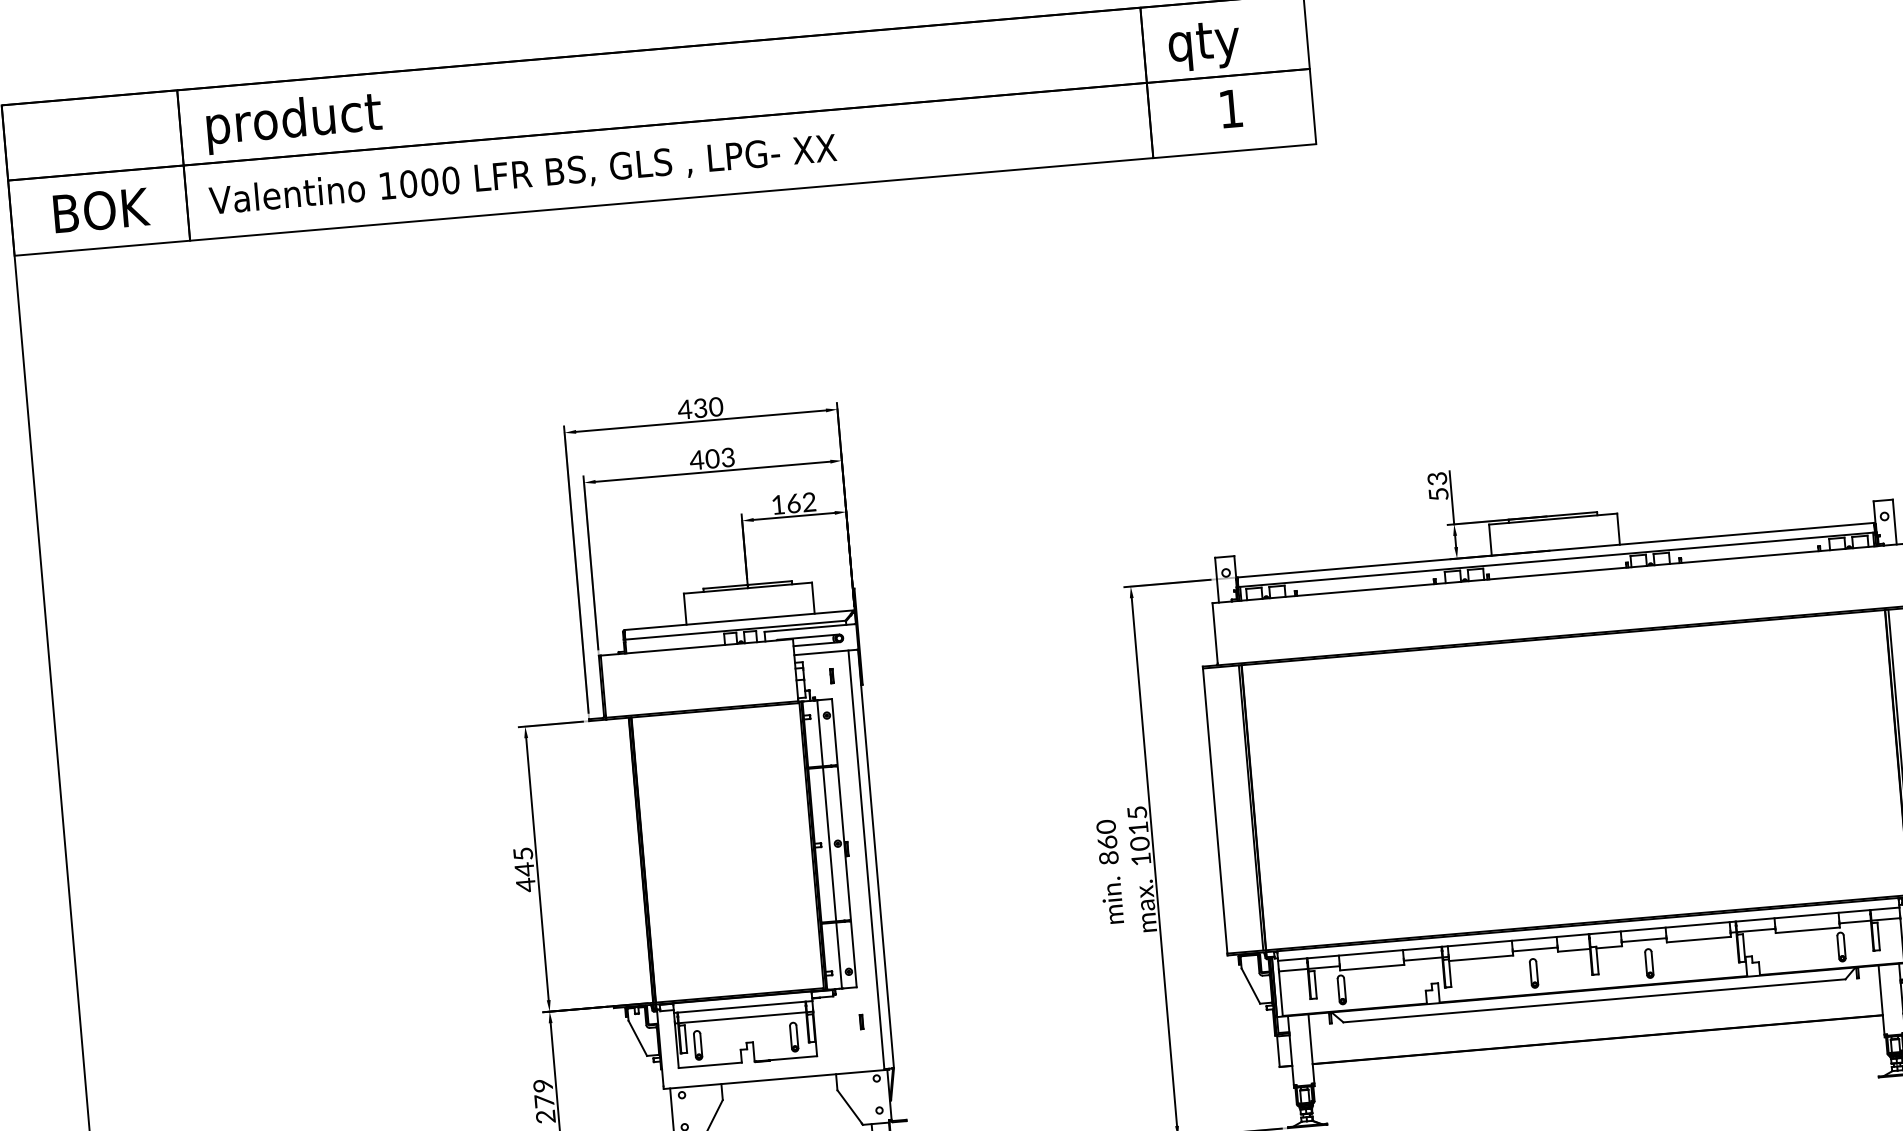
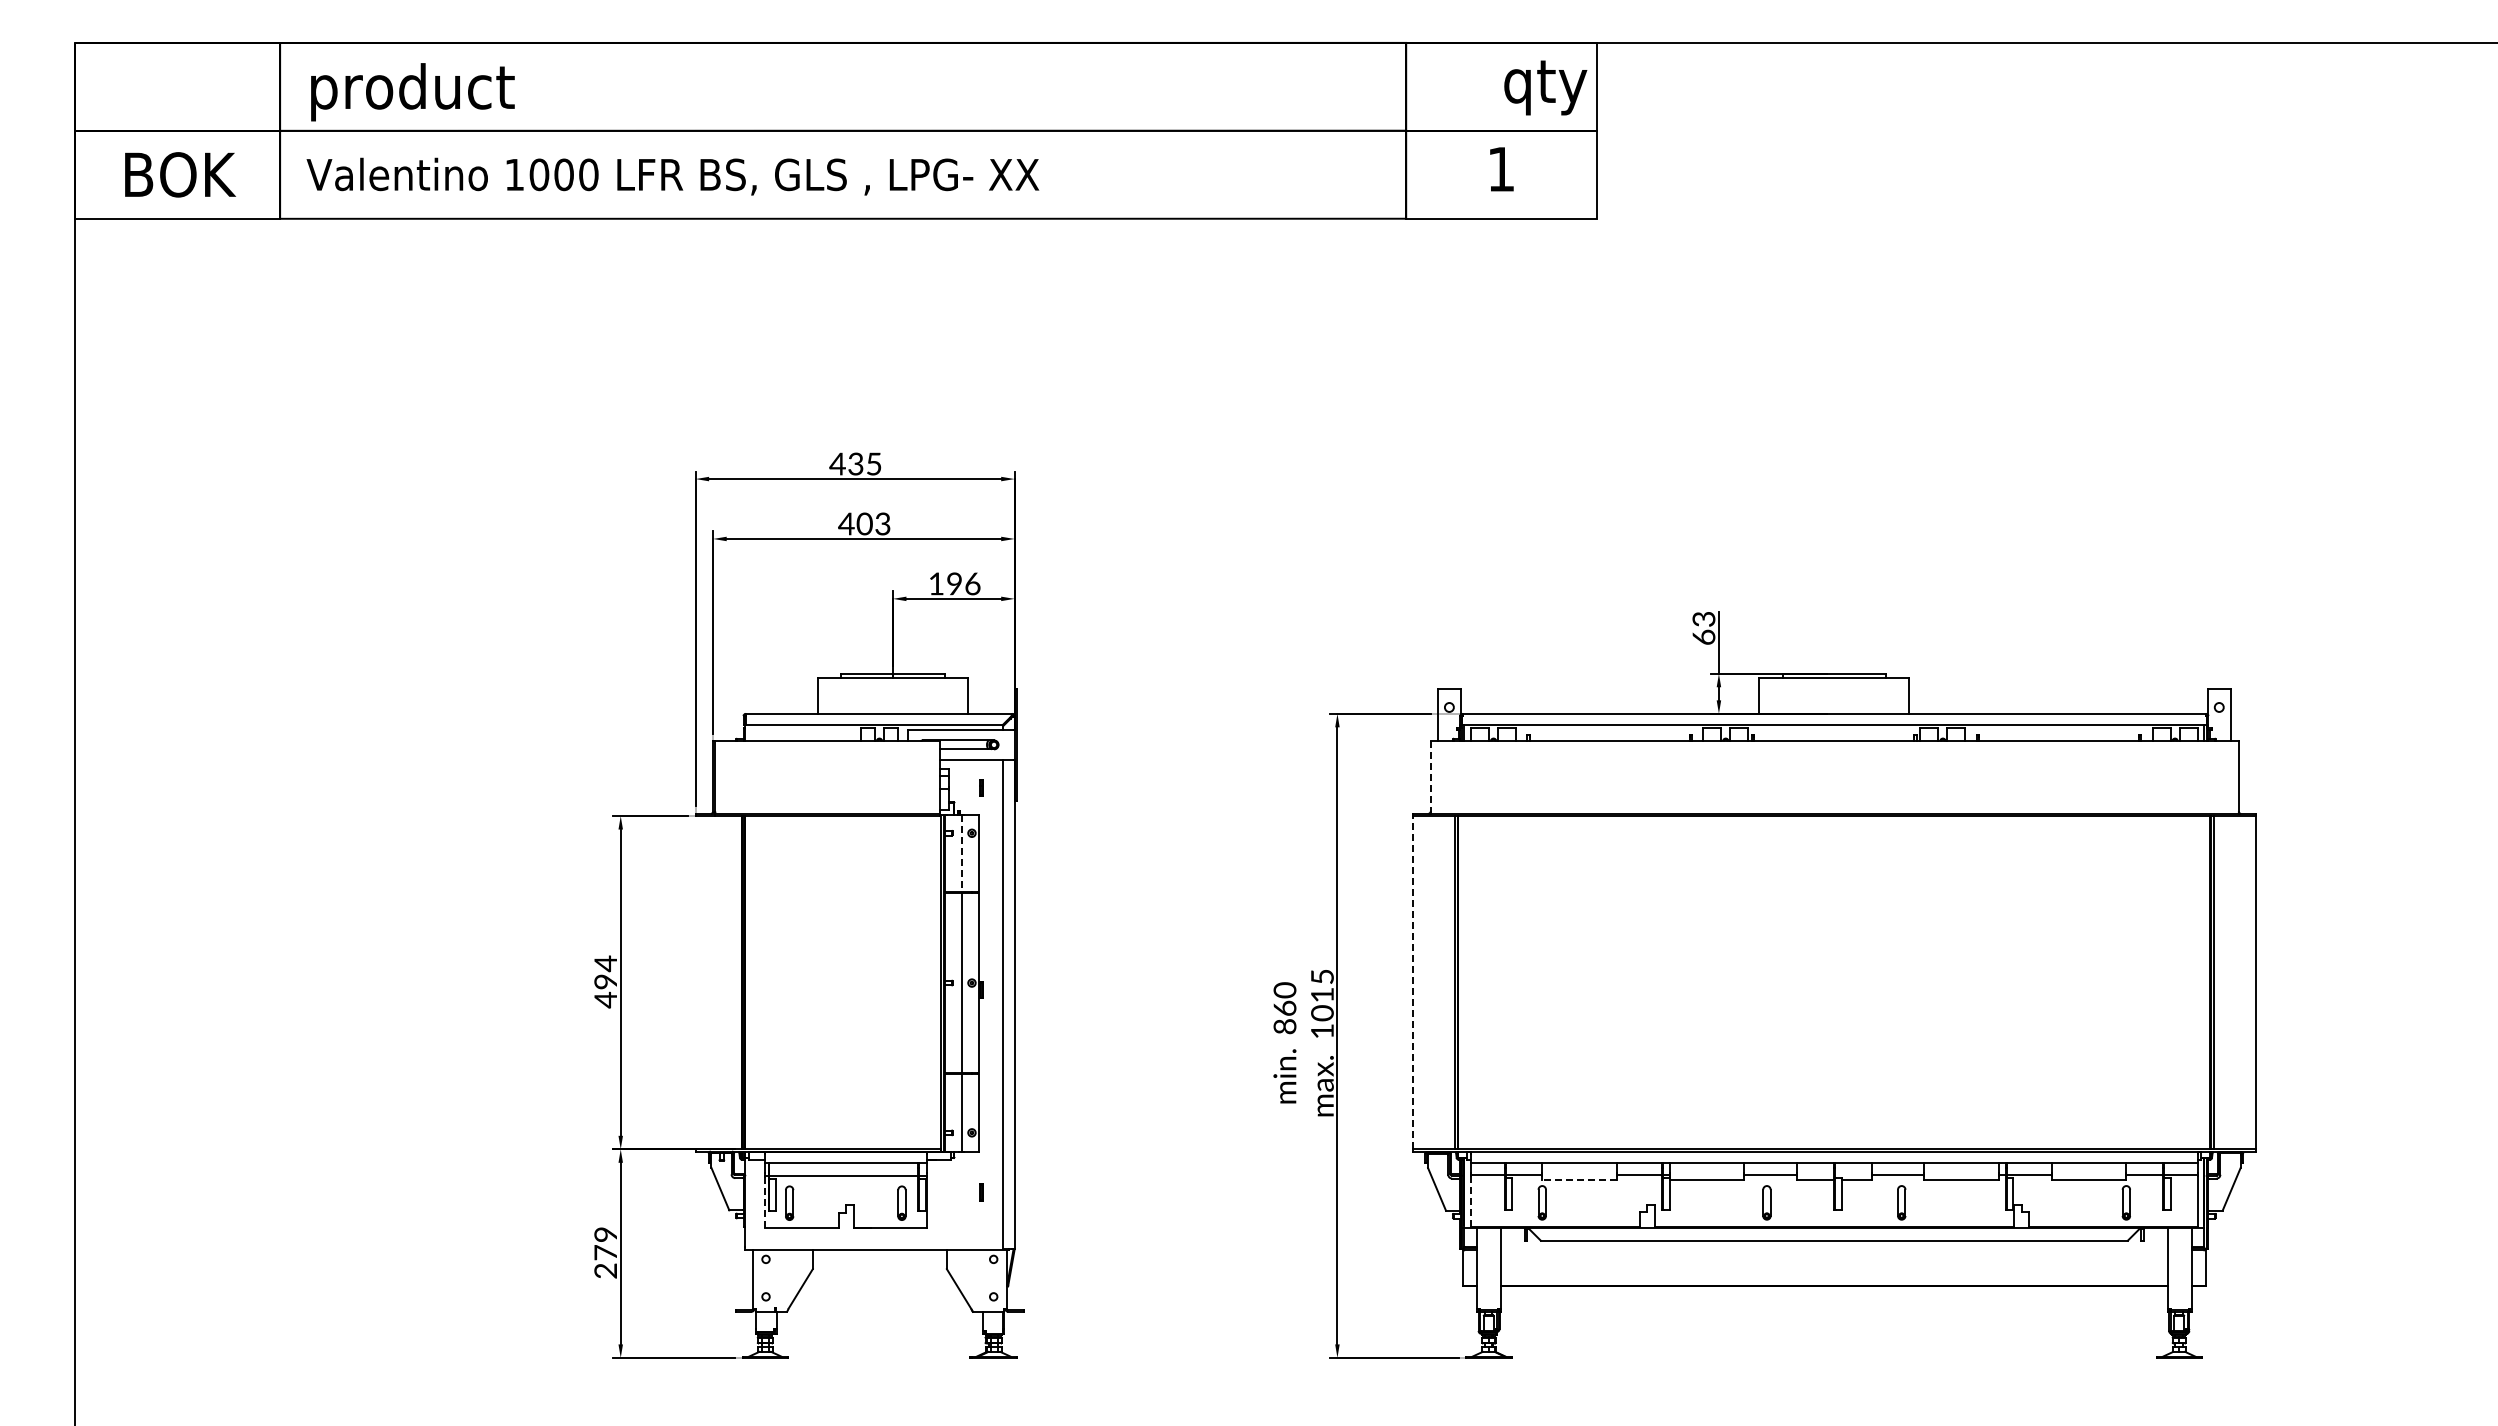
text: (1204, 45) -> (1545, 87), moved
text: (716, 406) -> (874, 463), 430 -> 435
text: (1438, 493) -> (1703, 636), 53 -> 63
text: (801, 502) -> (963, 583), 162 -> 196
line: (1214, 633) -> (1430, 776), solid -> dashed
line: (820, 733) -> (962, 853), solid -> dashed
line: (1215, 810) -> (1413, 982), solid -> dashed
text: (523, 861) -> (605, 972), 445 -> 494
line: (1372, 968) -> (1579, 1180), solid -> dashed
line: (1281, 994) -> (1471, 1202), solid -> dashed
line: (676, 1045) -> (764, 1201), solid -> dashed

